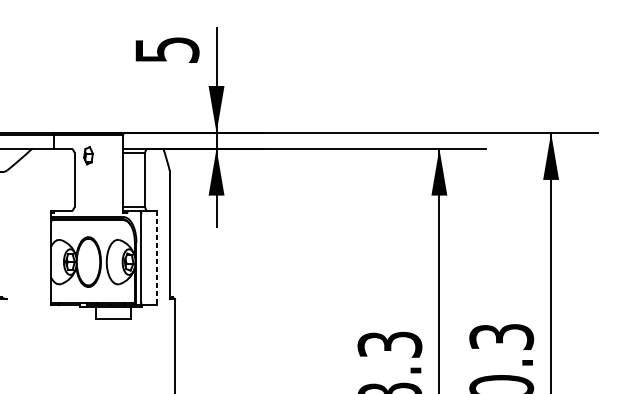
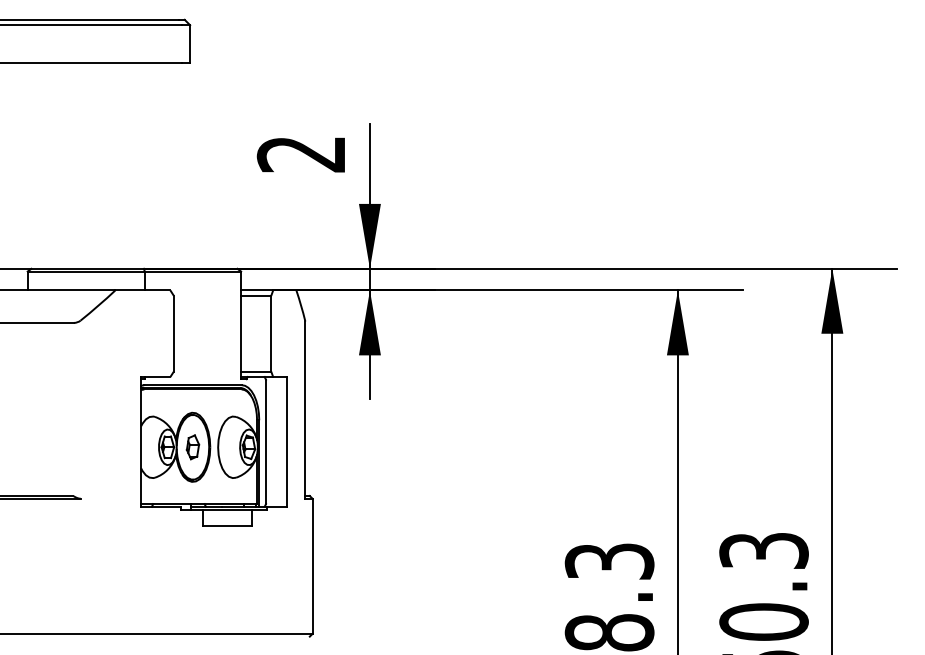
text: (167, 50) -> (301, 154), 5 -> 2
part: (88, 155) -> (192, 447), moved
line: (156, 257) -> (287, 441), dashed -> solid

